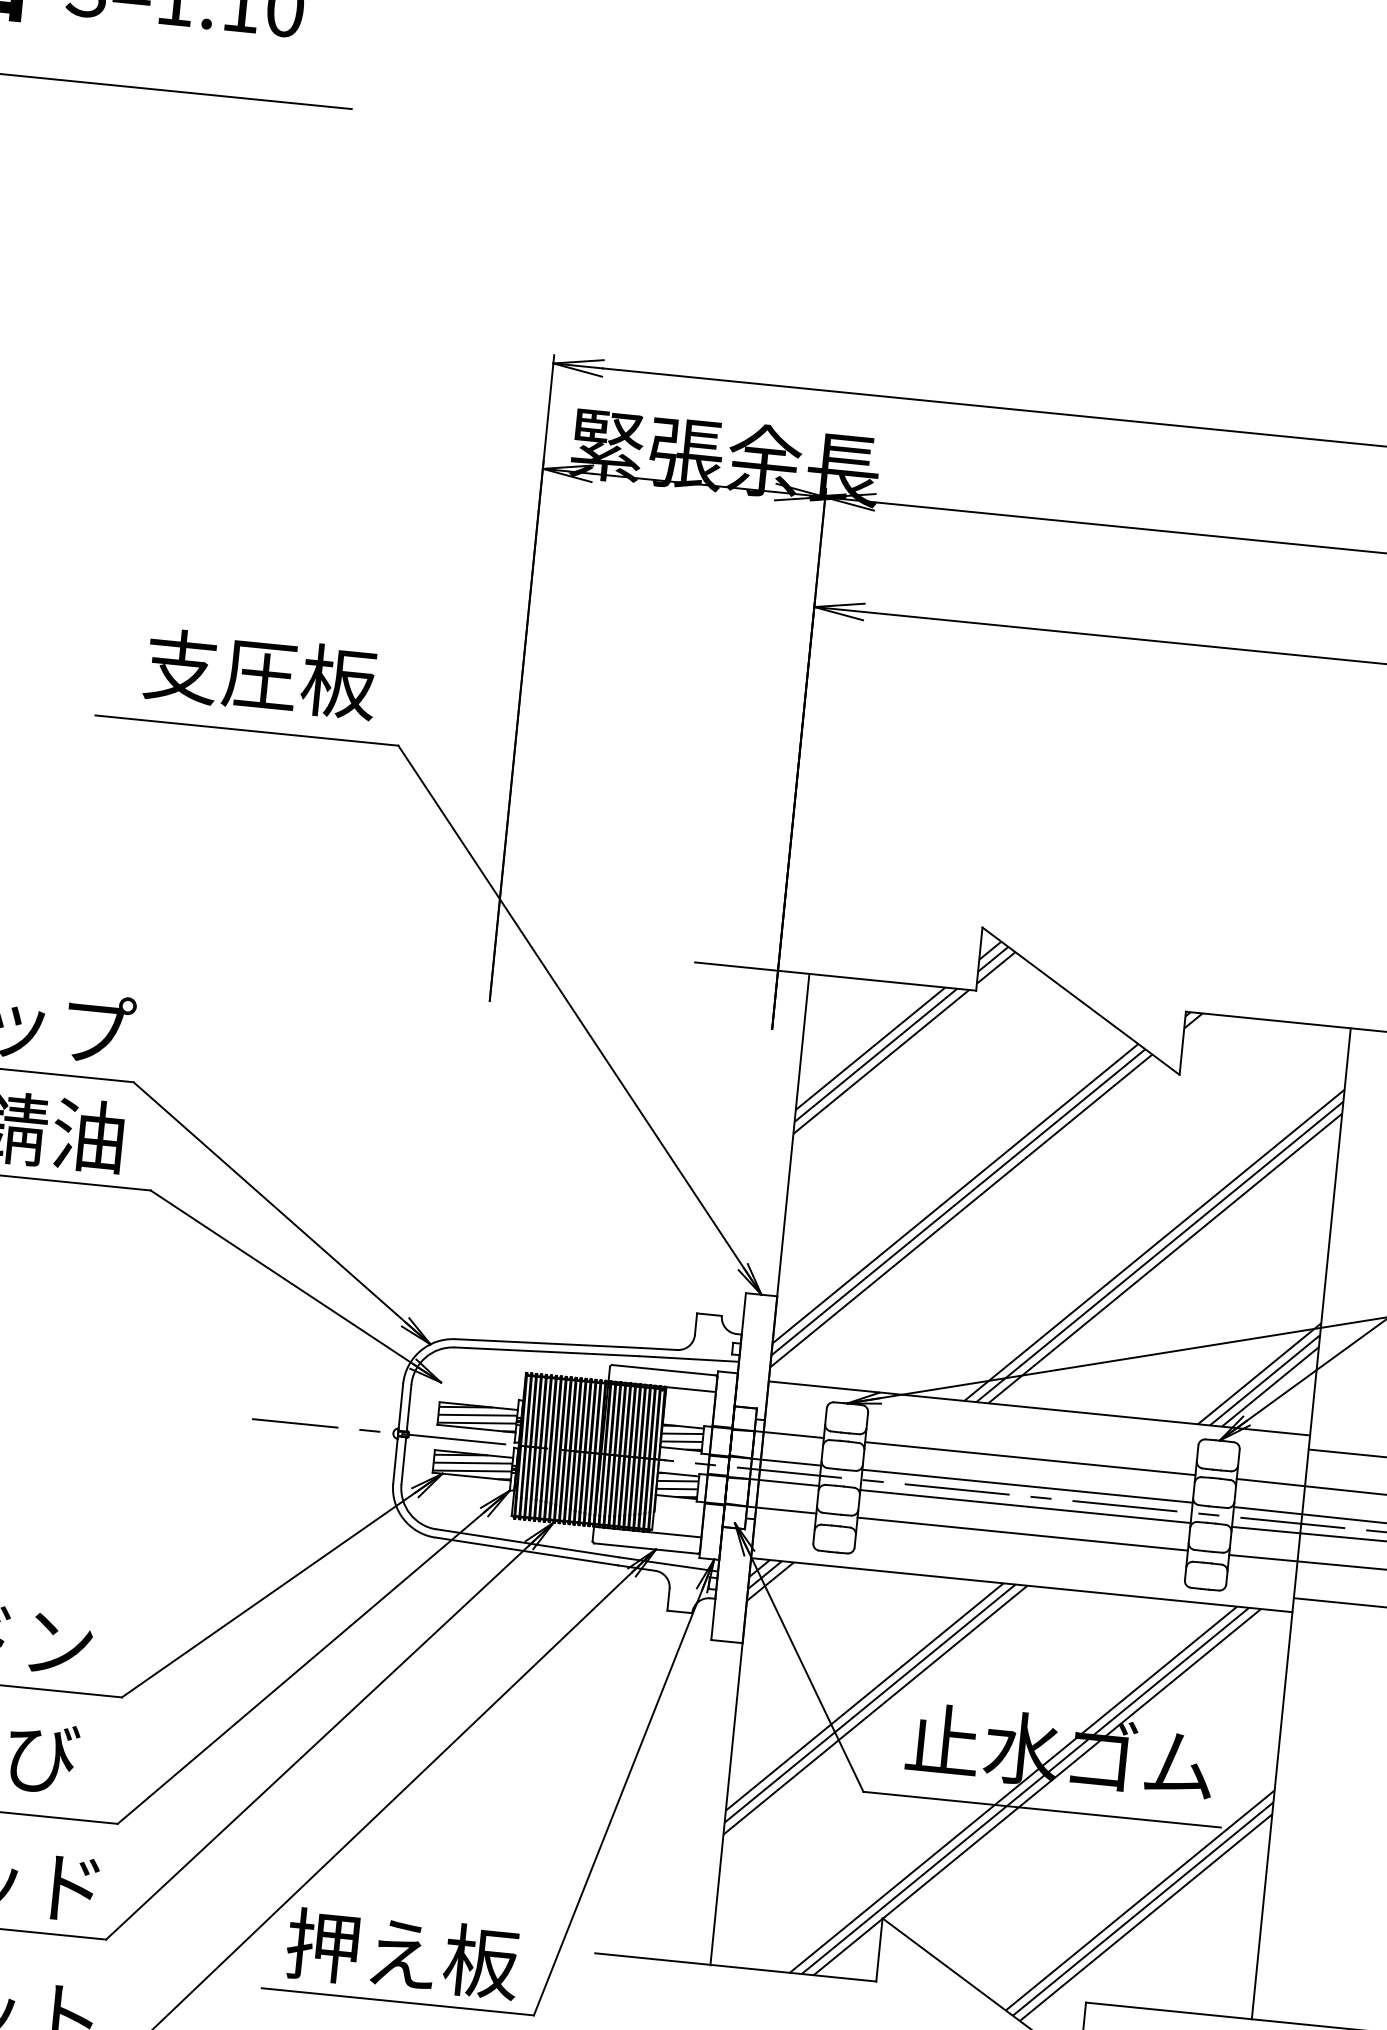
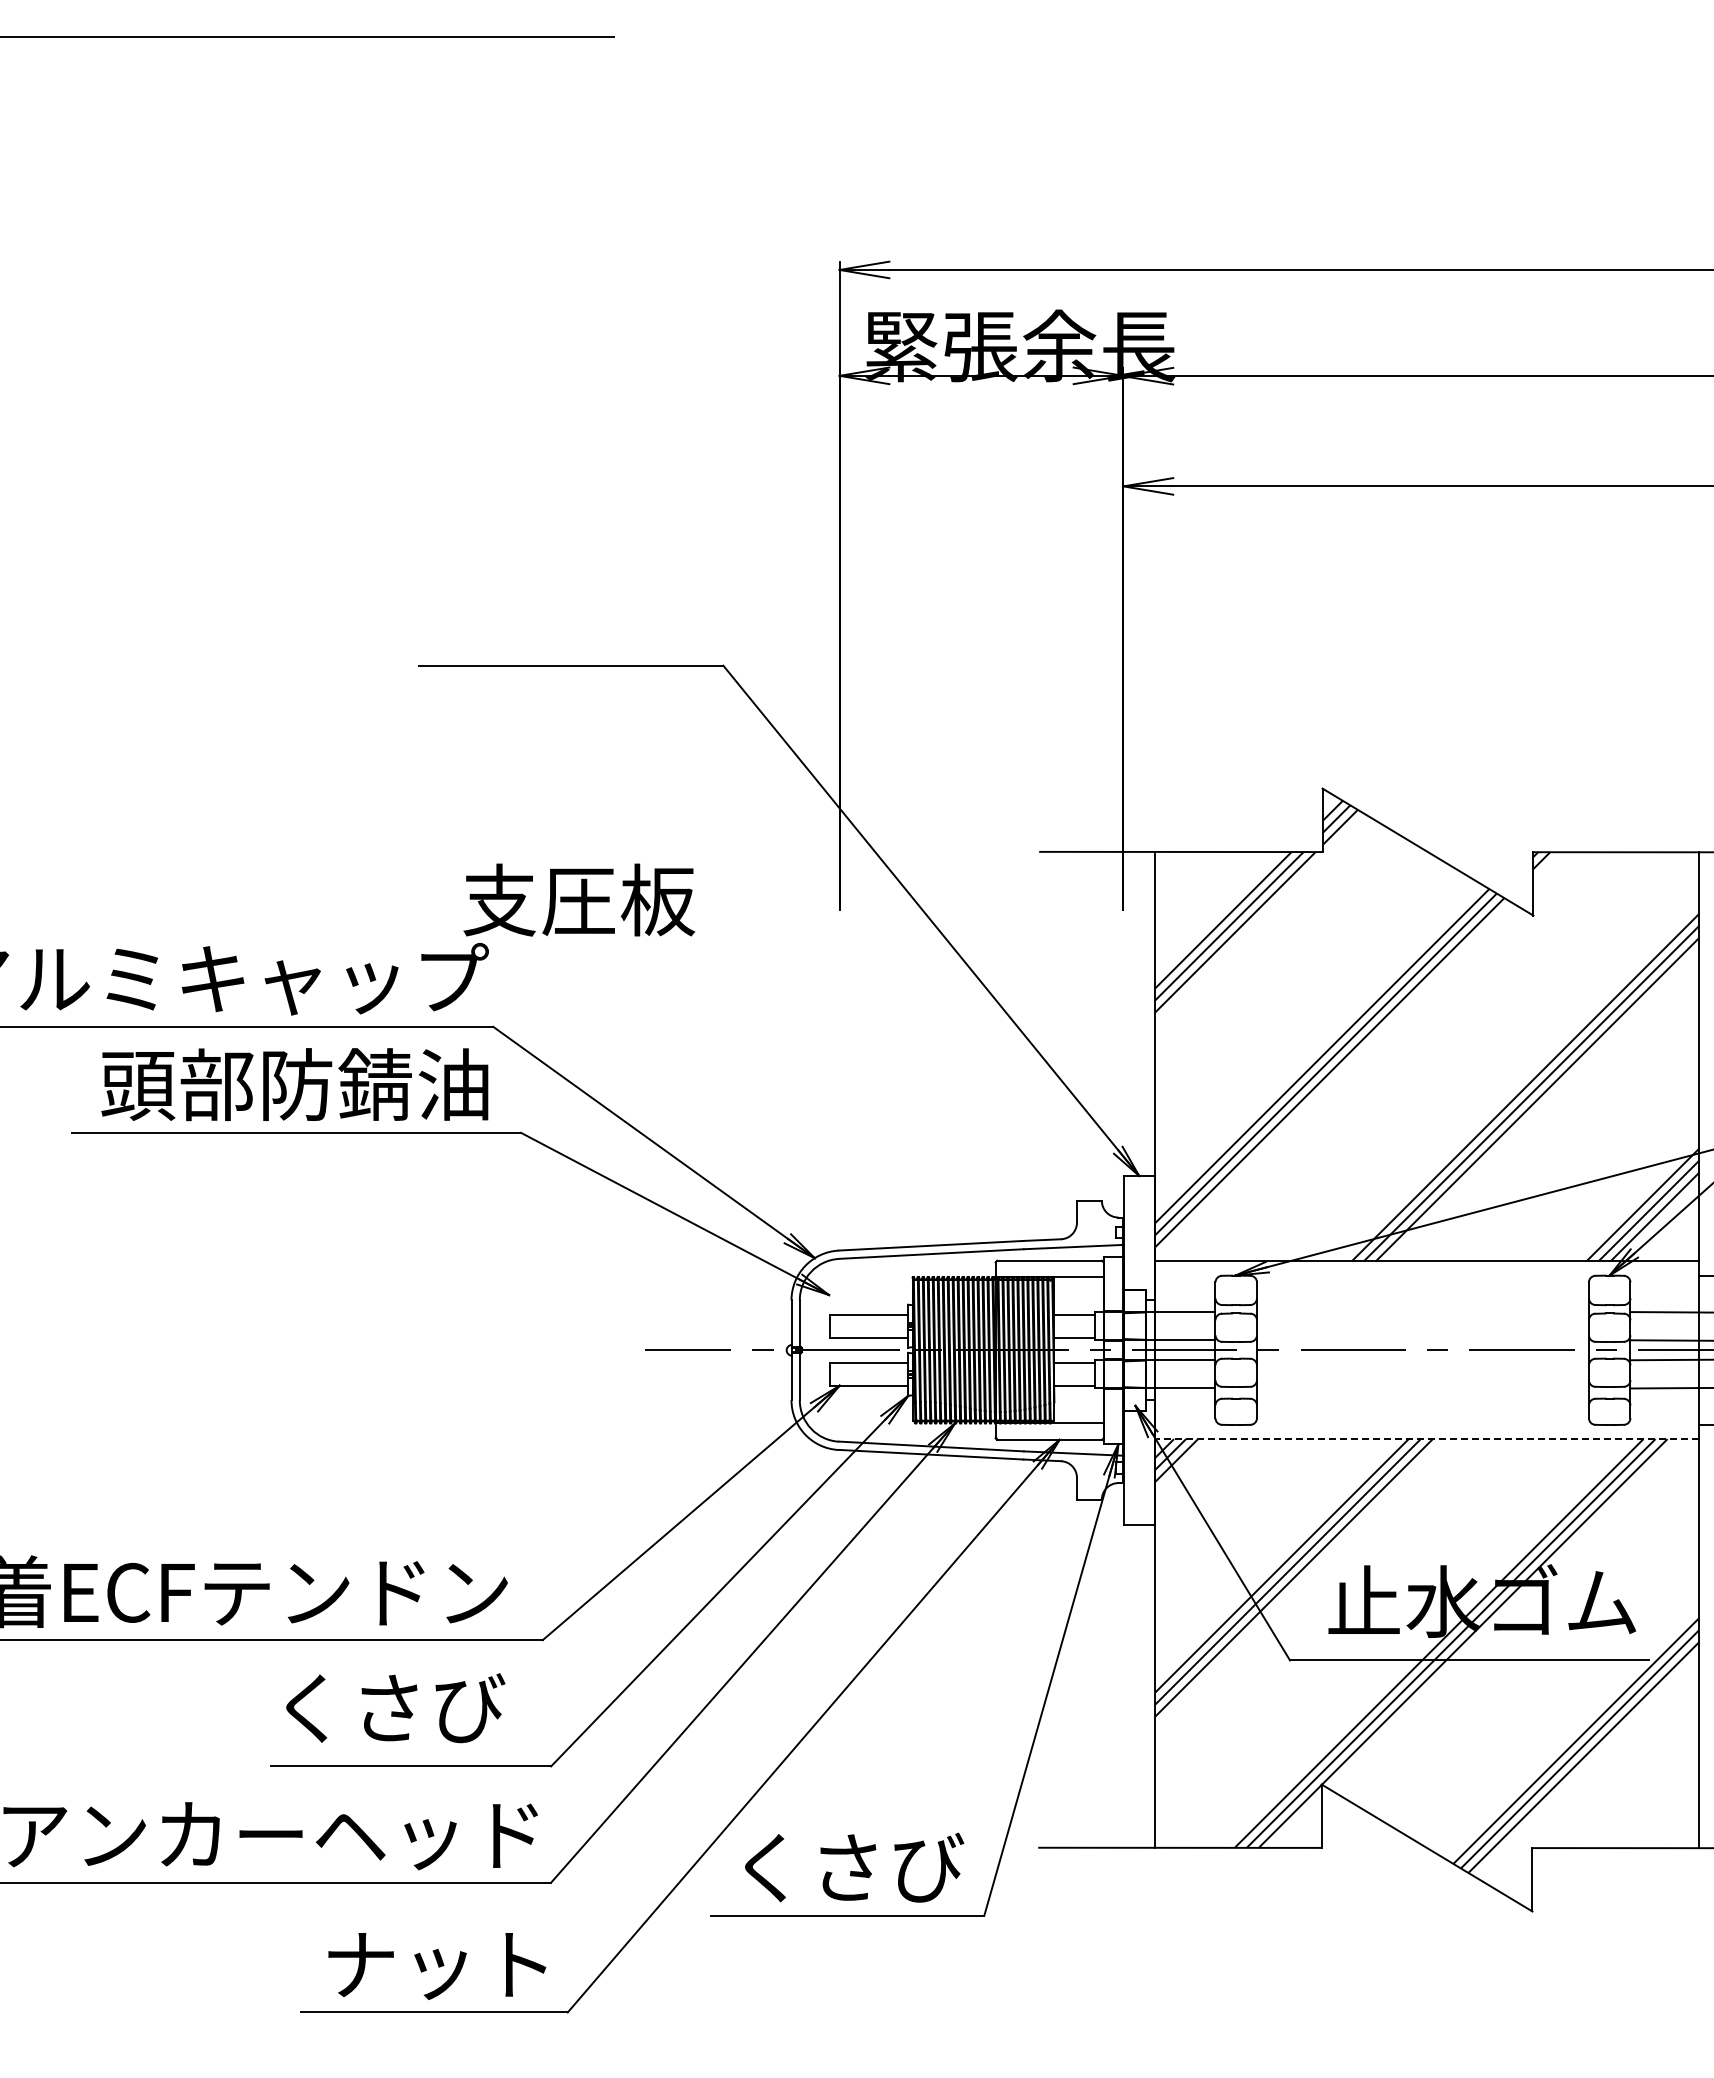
text: (261, 673) -> (579, 899), moved
hatch: (477, 1416) -> (868, 1325), removed
hatch: (682, 1437) -> (1074, 1325), removed
line: (1029, 1458) -> (1422, 1312), removed
hatch: (472, 1464) -> (868, 1373), removed
hatch: (677, 1484) -> (1074, 1373), removed
line: (1027, 1486) -> (1422, 1340), removed
line: (1025, 1506) -> (1422, 1360), removed
line: (1022, 1534) -> (1422, 1388), removed
line: (1022, 1585) -> (1427, 1439), solid -> dashed
text: (403, 1954) -> (848, 1867), 押え板 -> くさび

